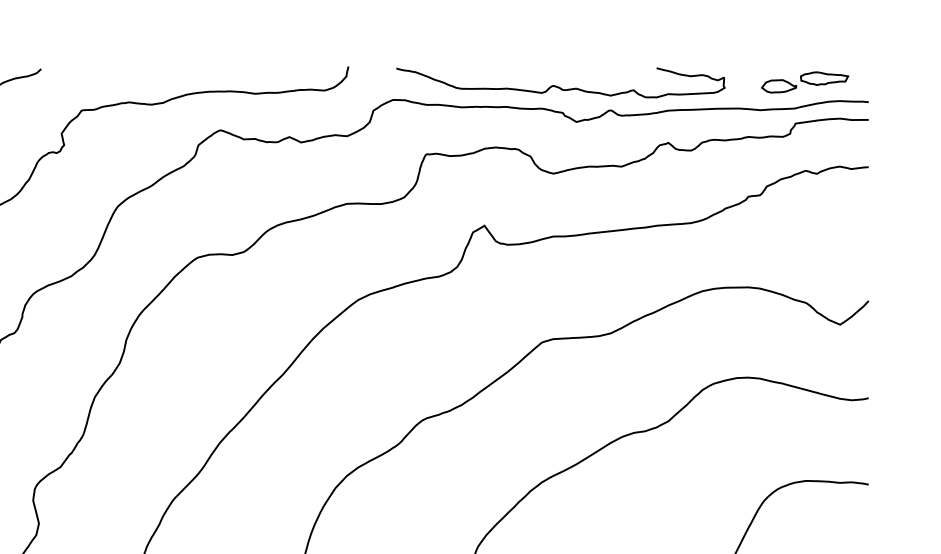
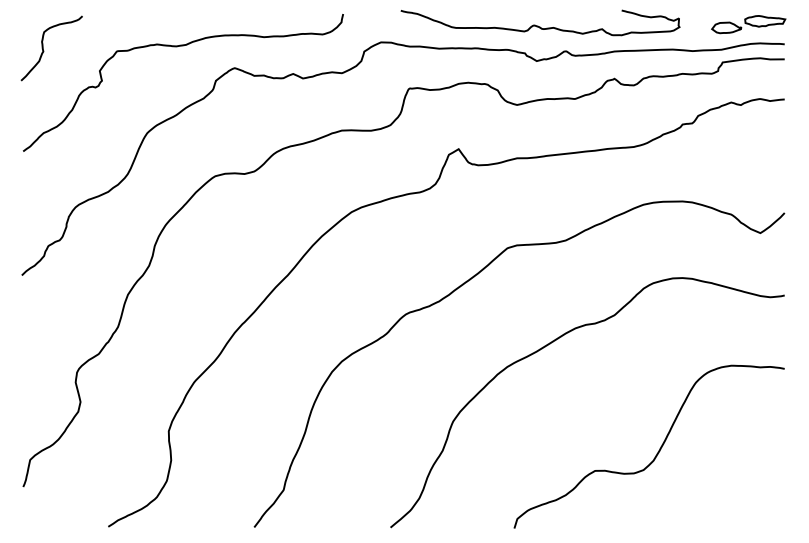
part: (804, 82) -> (748, 24), moved
curve: (558, 85) -> (538, 25), moved

